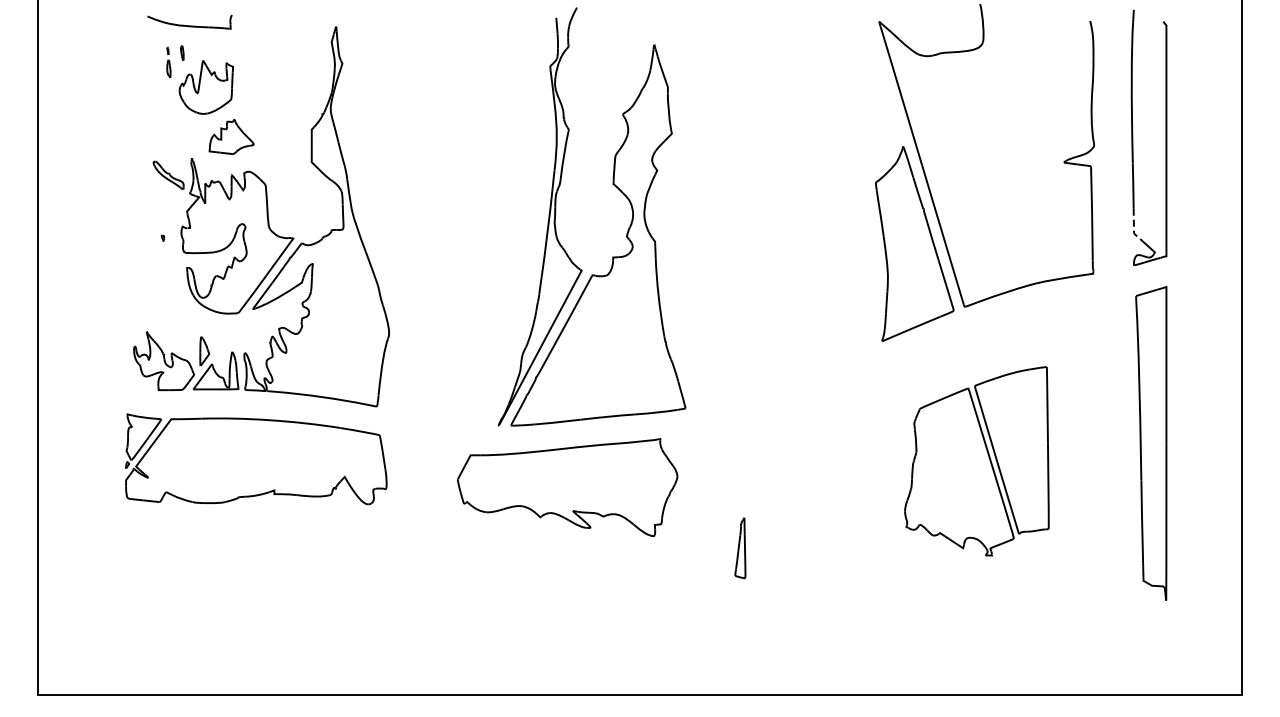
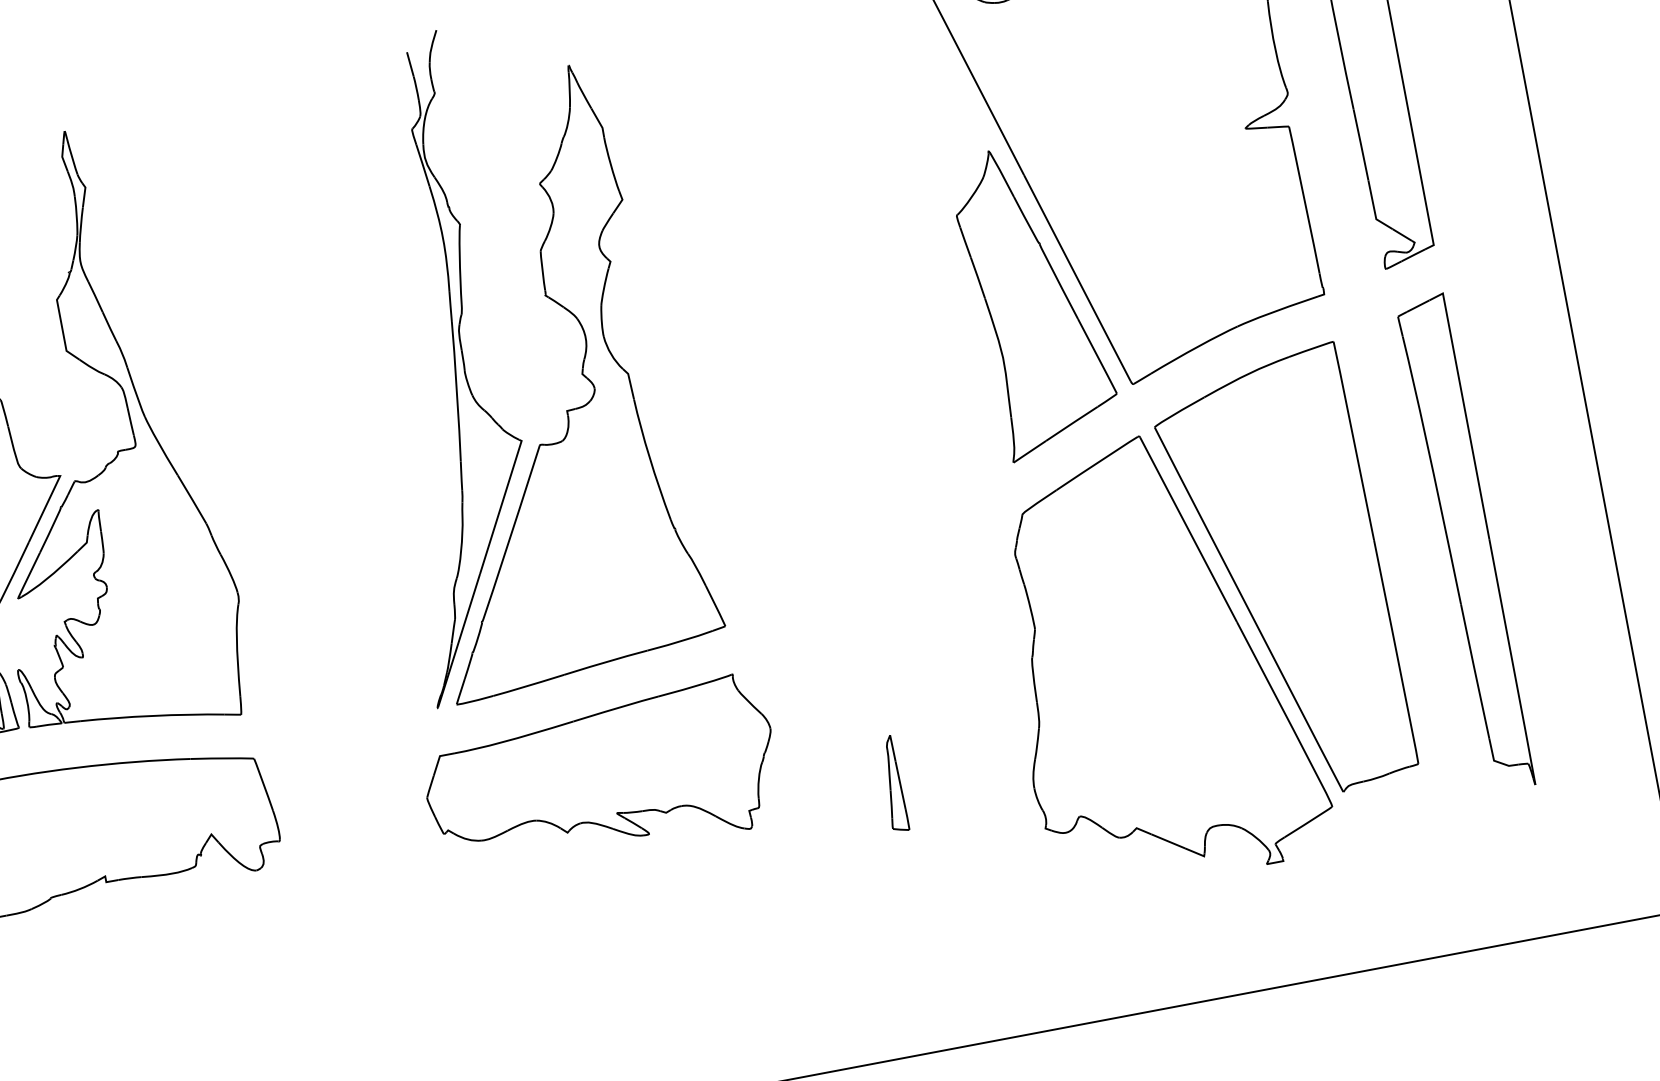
line: (1133, 227) -> (1373, 209), dashed -> solid
part: (976, 461) -> (1196, 623), size x1.67
part: (567, 487) -> (601, 777), moved
part: (740, 548) -> (893, 784), moved

